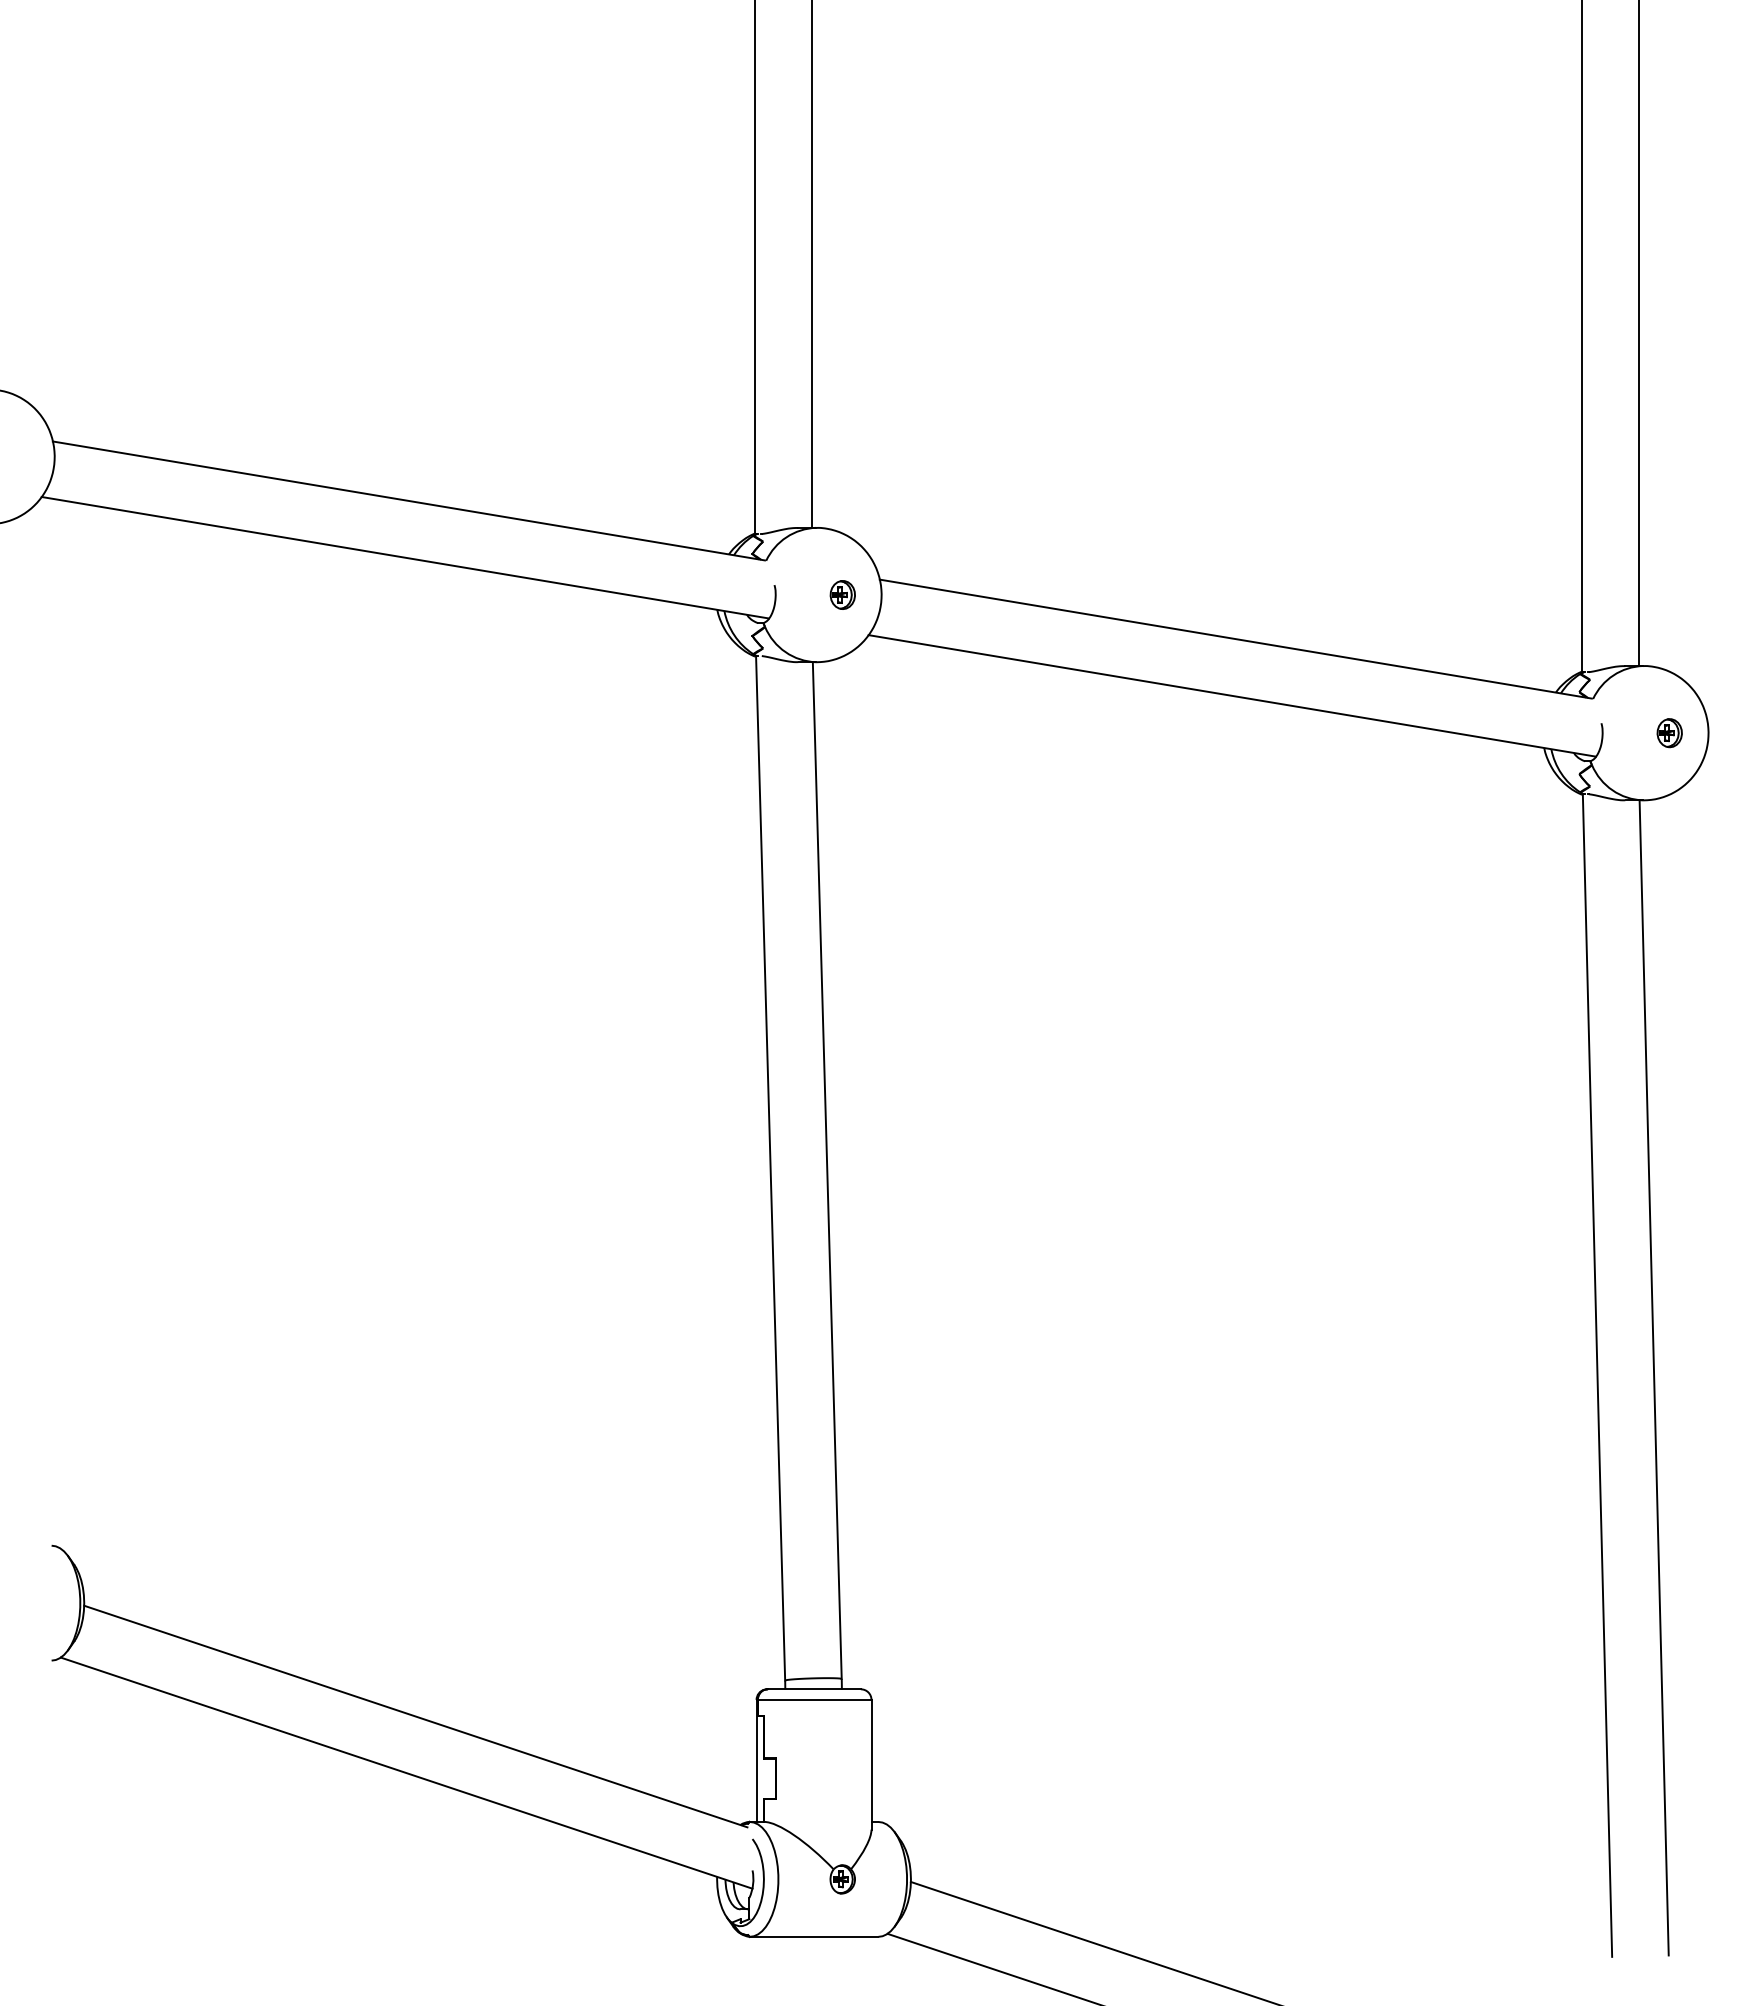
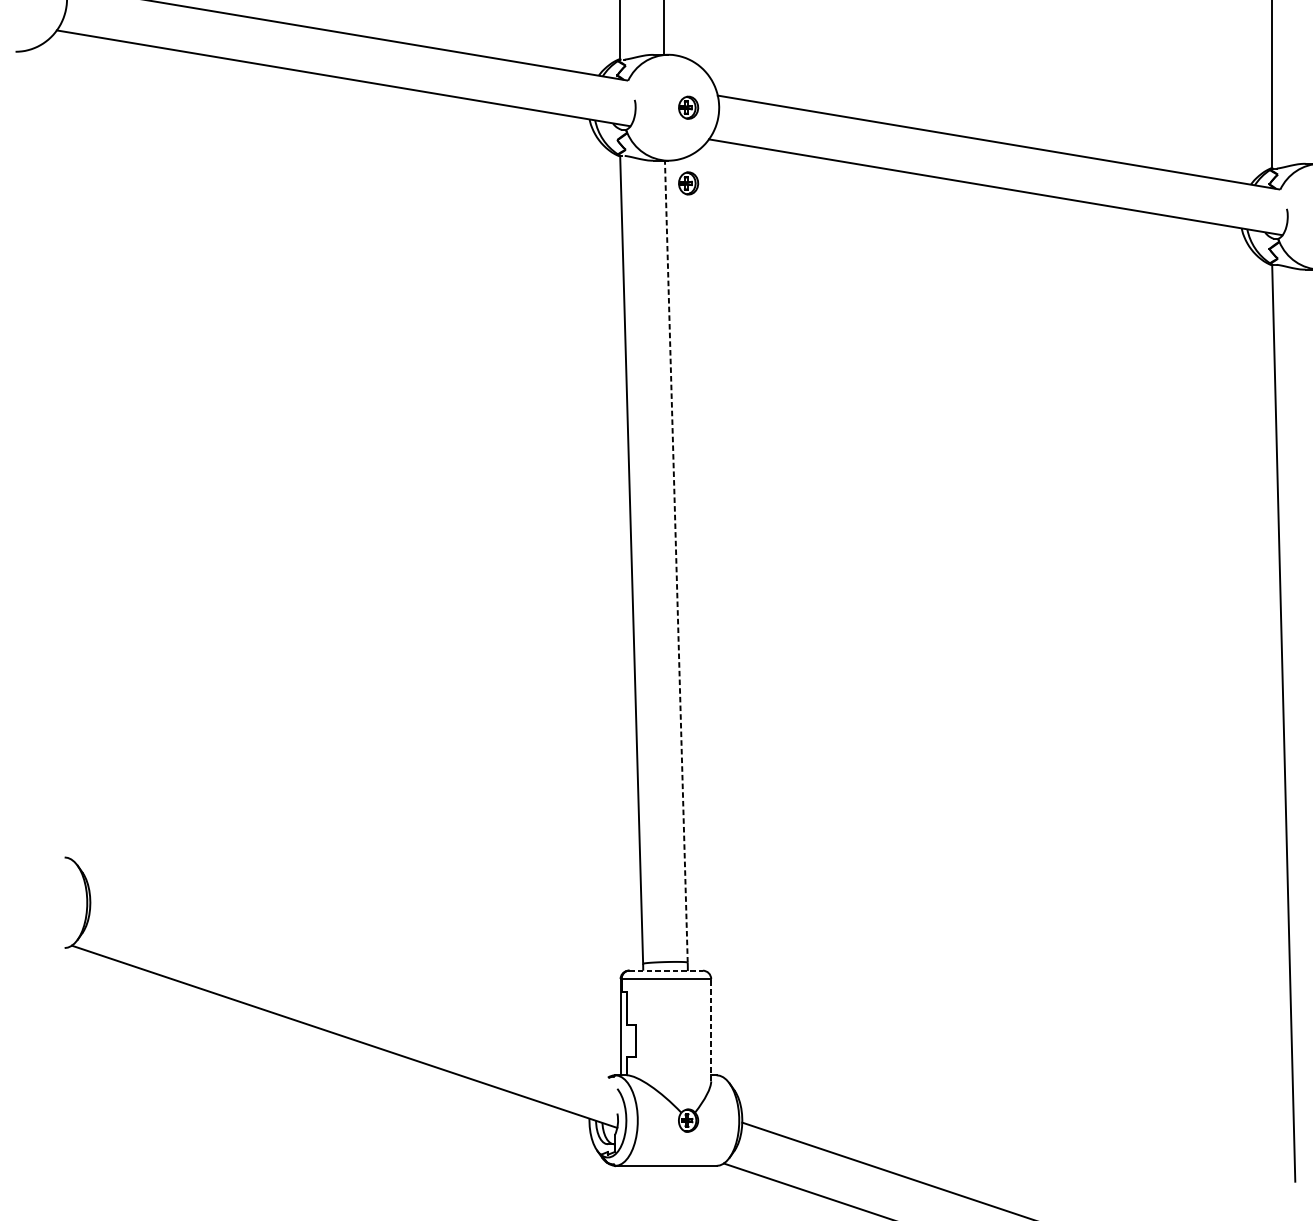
part: (842, 690) -> (688, 183), added
line: (827, 1170) -> (676, 561), solid -> dashed
line: (814, 1689) -> (666, 970), solid -> dashed
line: (415, 1716) -> (351, 992), removed
line: (871, 1764) -> (711, 1029), solid -> dashed

